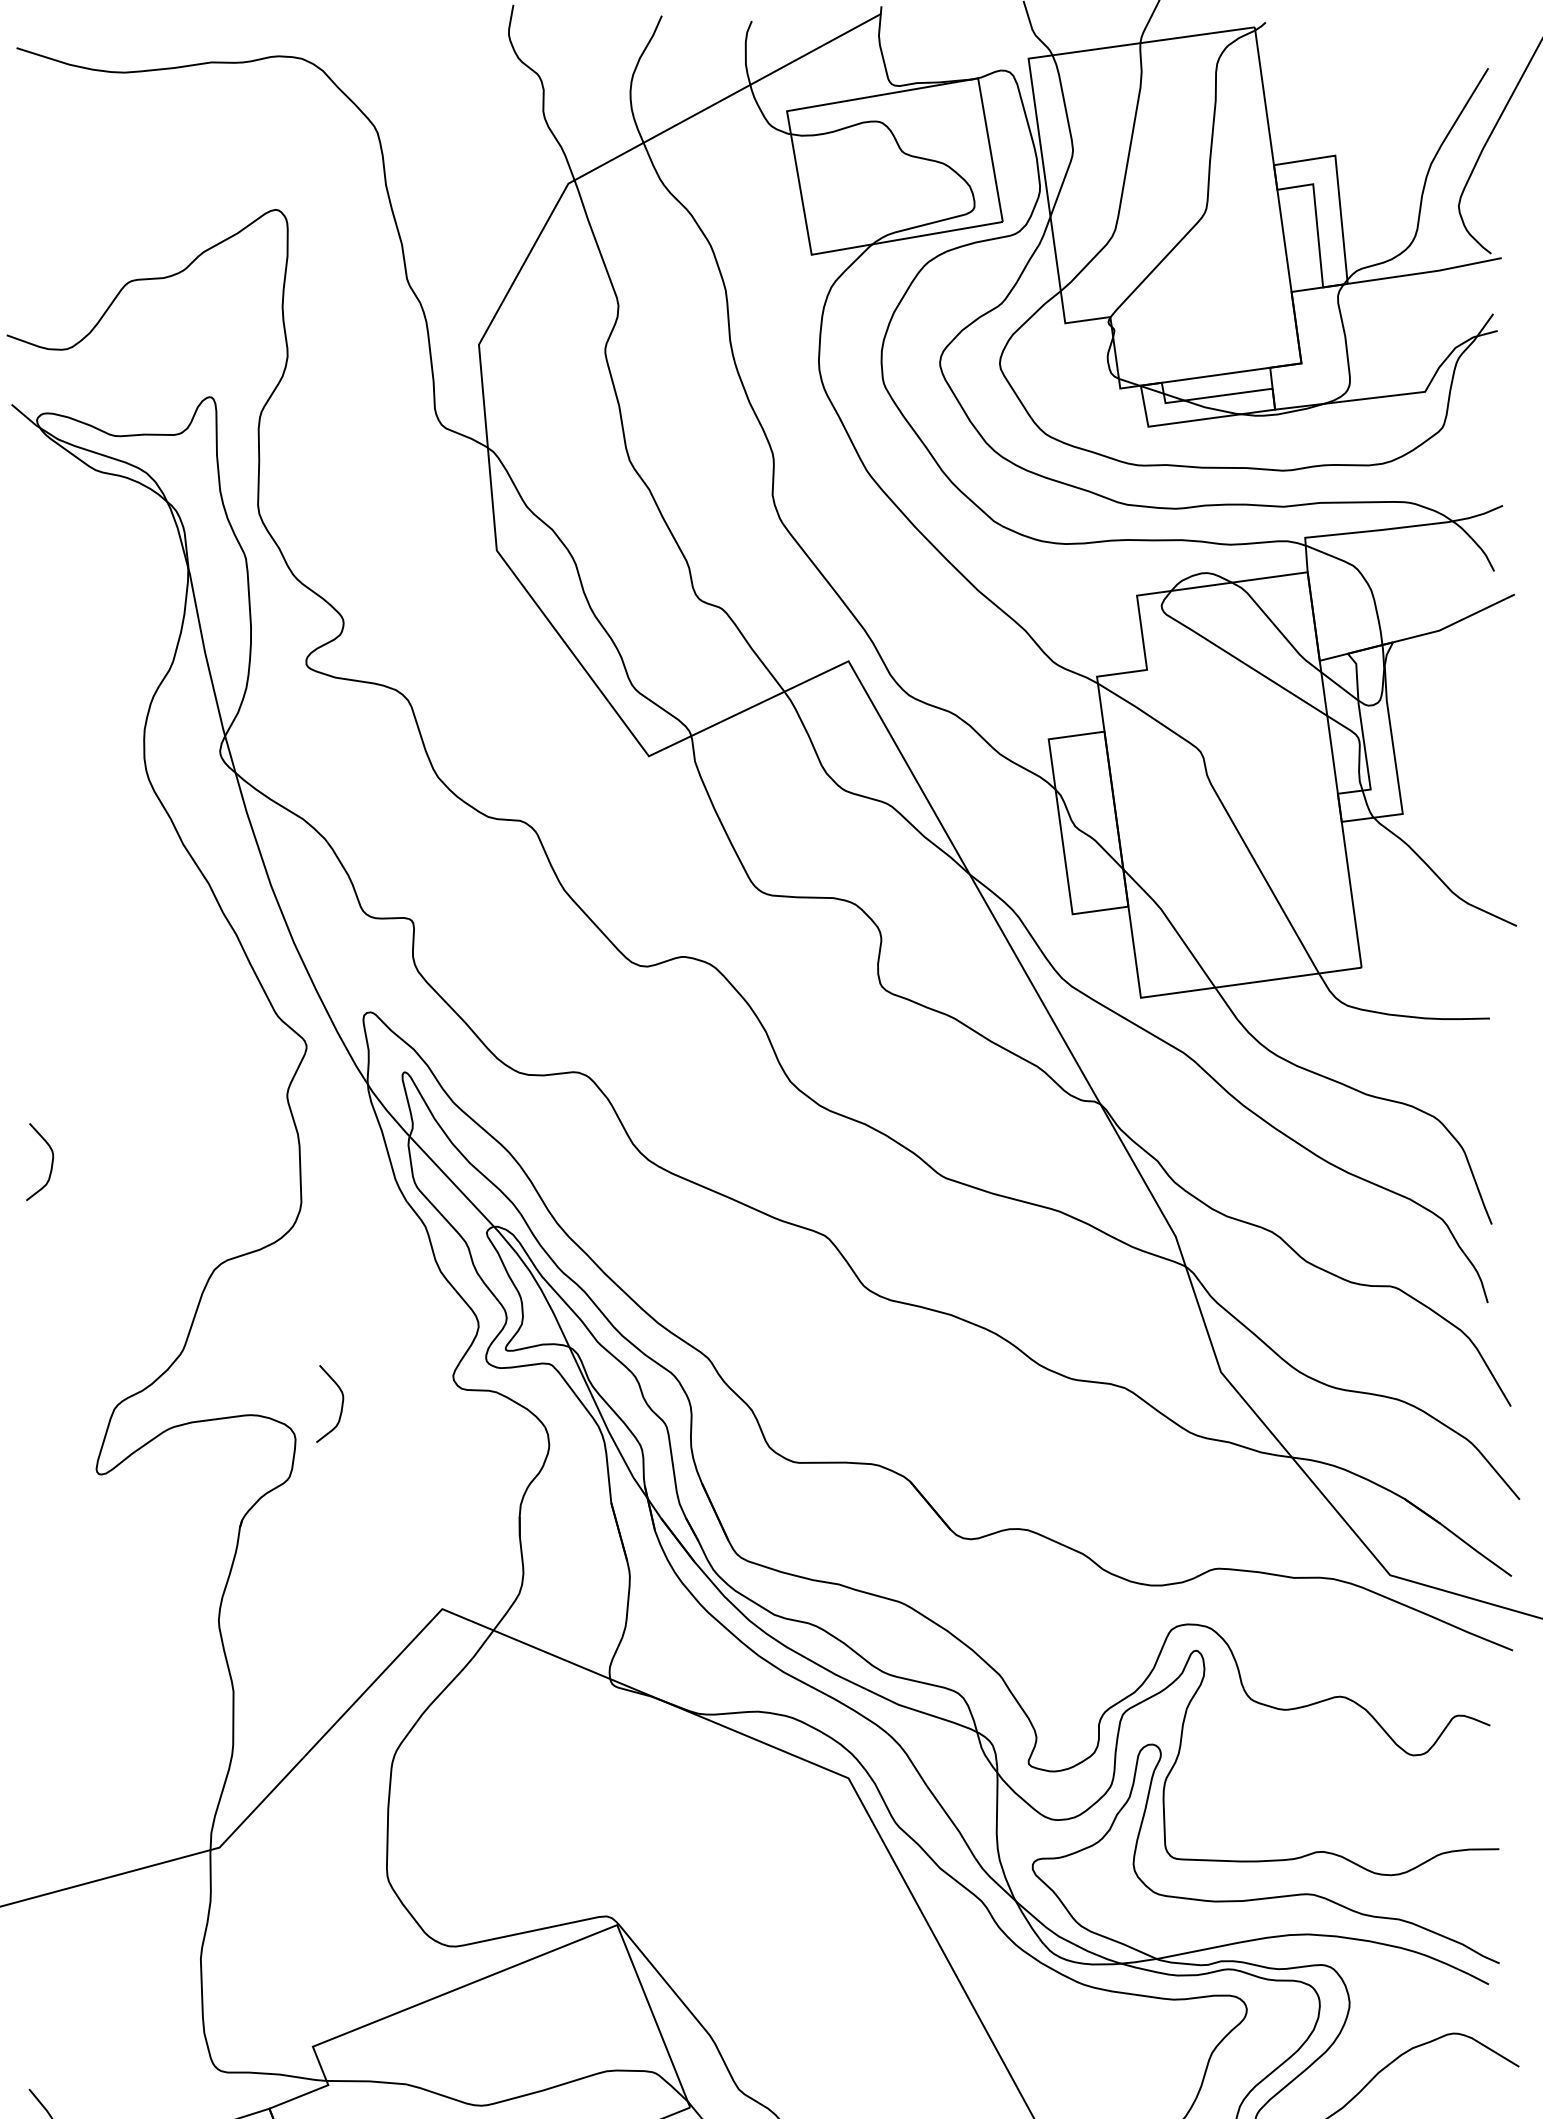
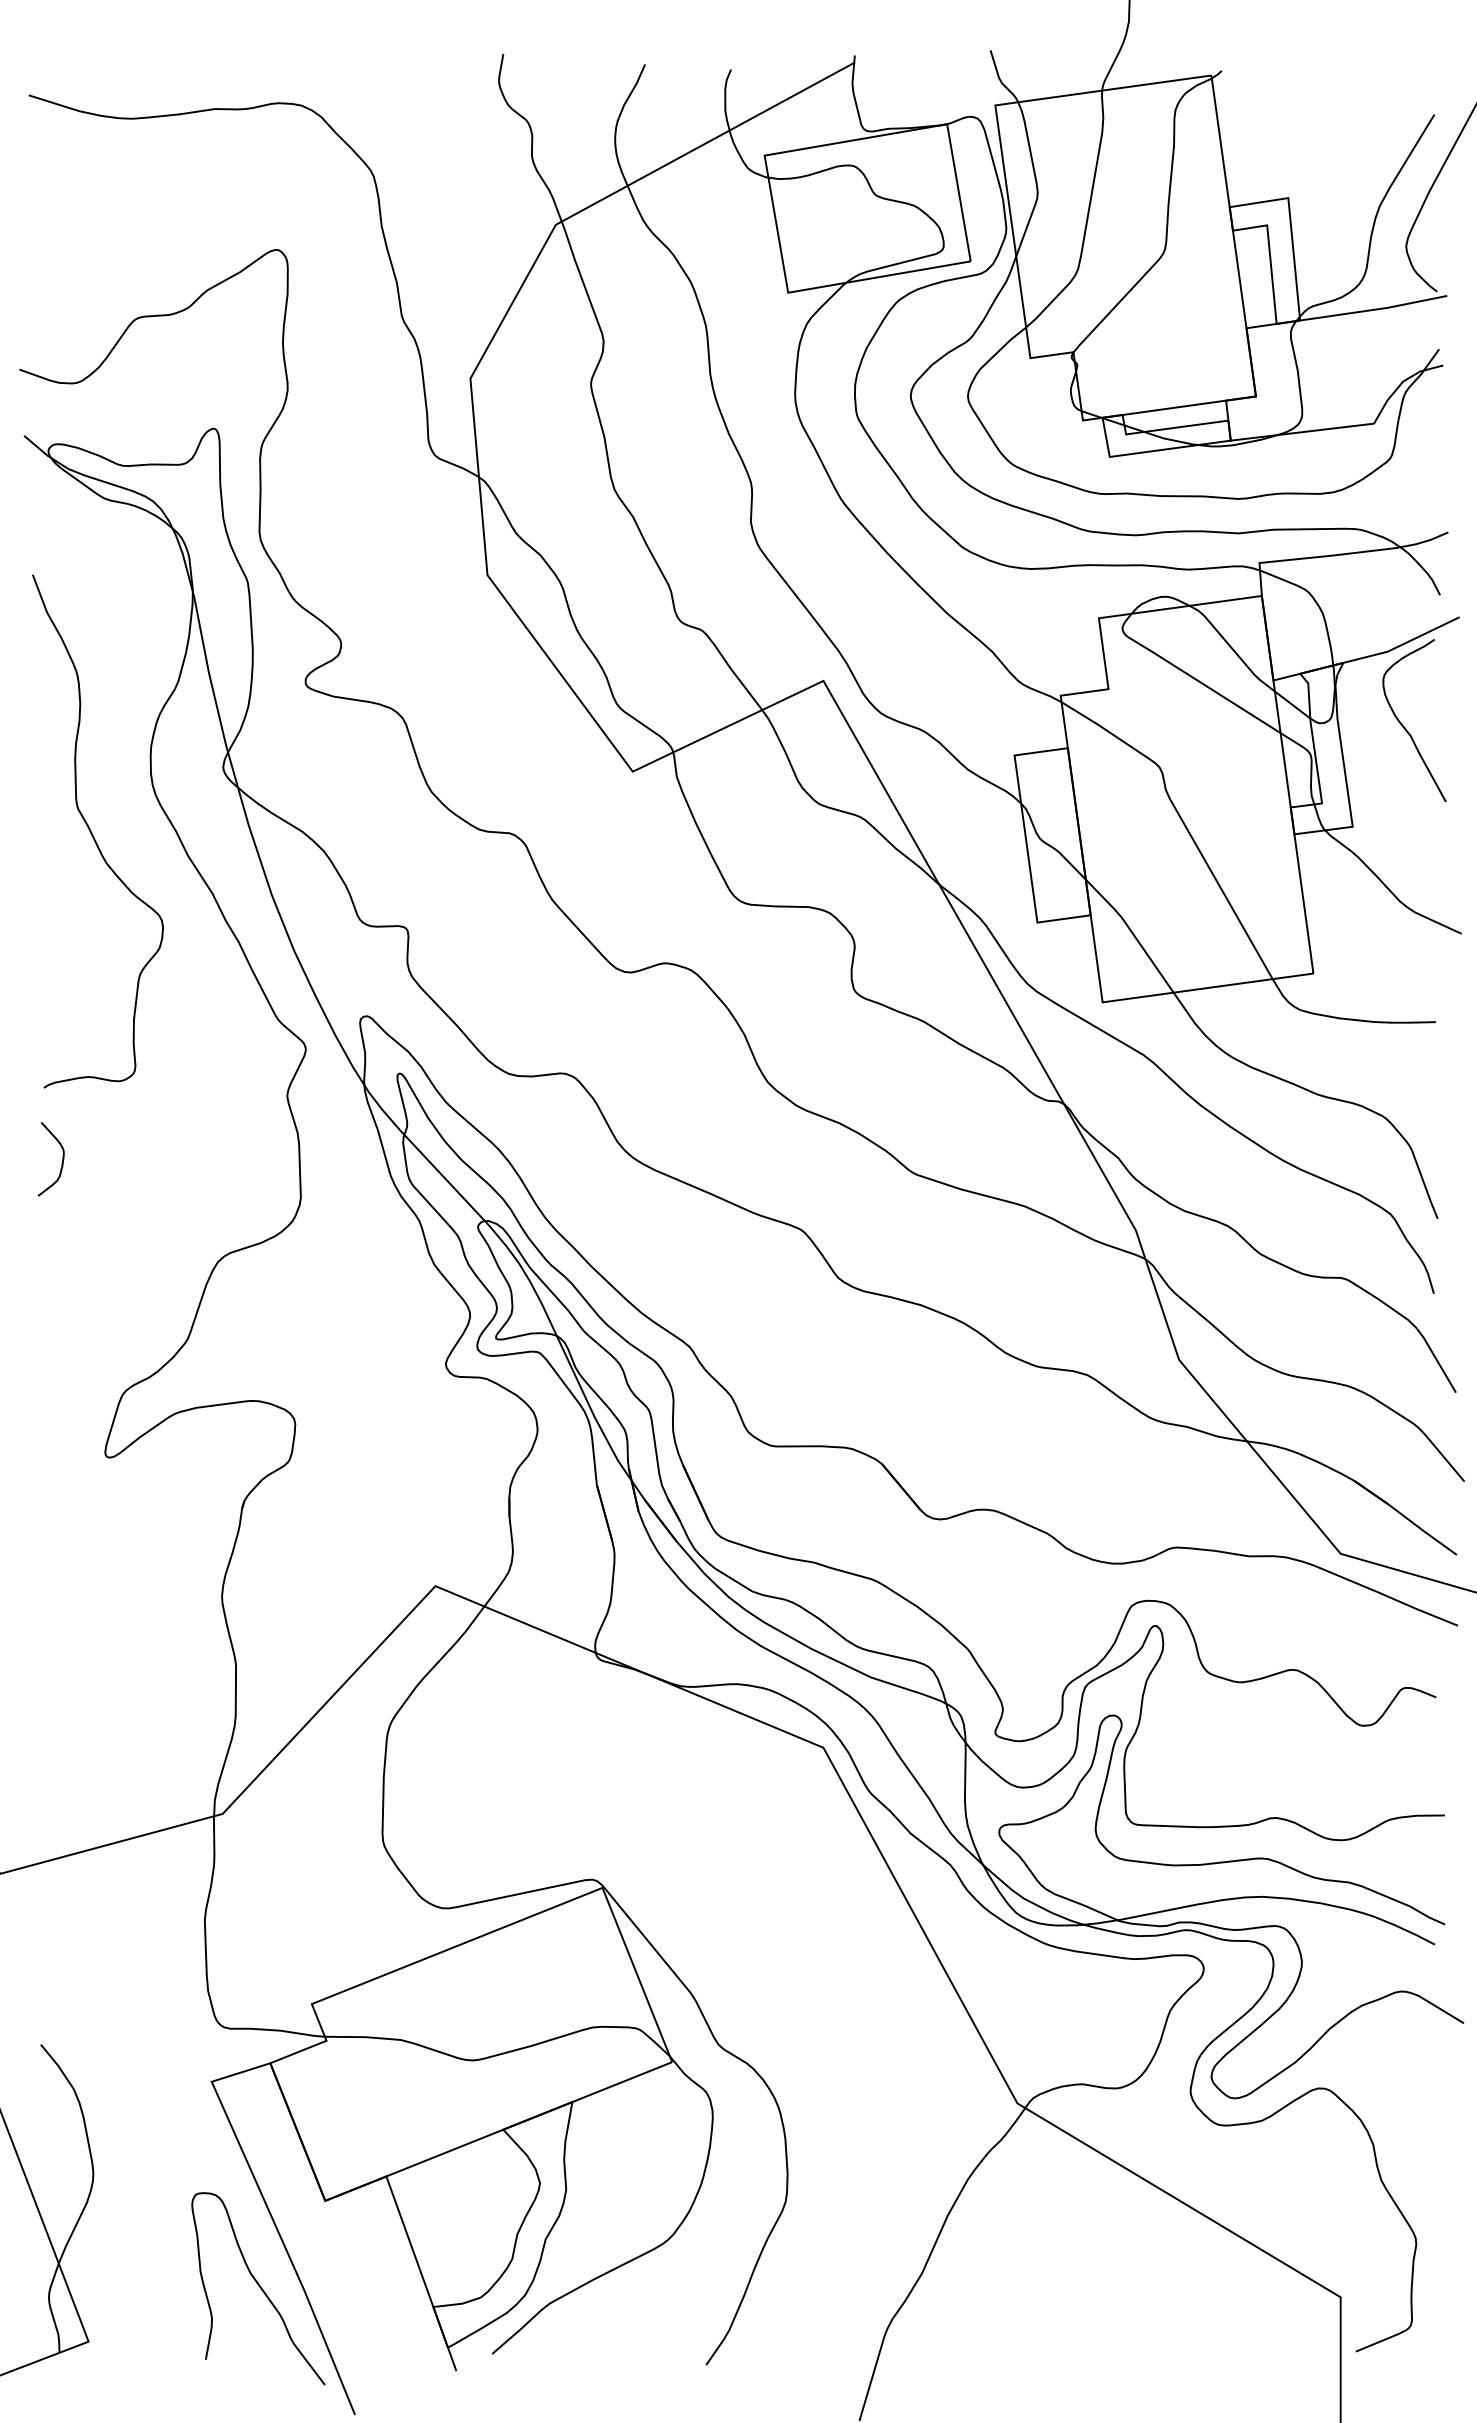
curve: (1458, 710) -> (1405, 727), added
curve: (83, 819) -> (92, 832), added
curve: (340, 1407) -> (338, 1393), removed

